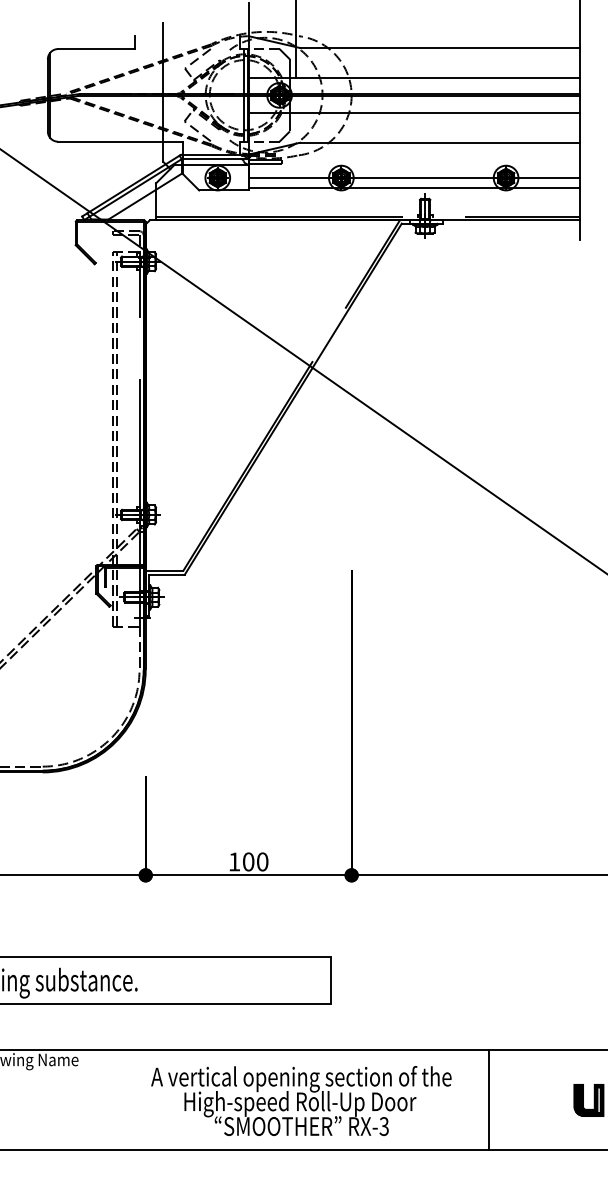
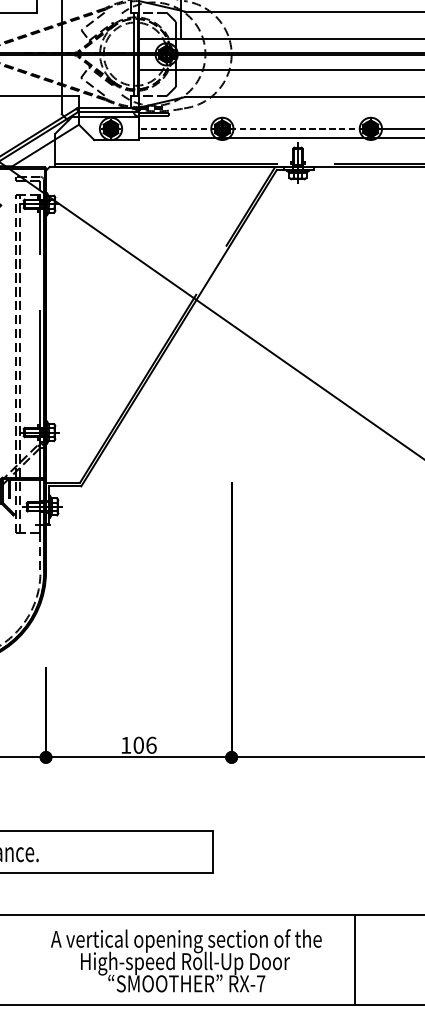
line: (291, 178) -> (177, 129), solid -> dashed
line: (423, 178) -> (296, 129), solid -> dashed
text: (262, 861) -> (151, 744), 100 -> 106
text: (383, 1126) -> (260, 983), RX-3 -> RX-7

